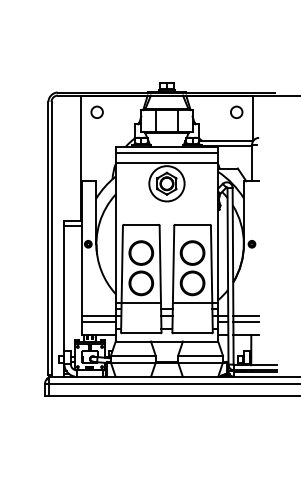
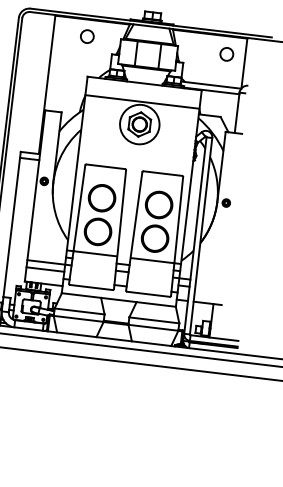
circle: (96, 111) -> (86, 35), moved
line: (166, 153) -> (143, 90), removed
line: (245, 315) -> (209, 281), removed
line: (245, 322) -> (208, 289), removed

